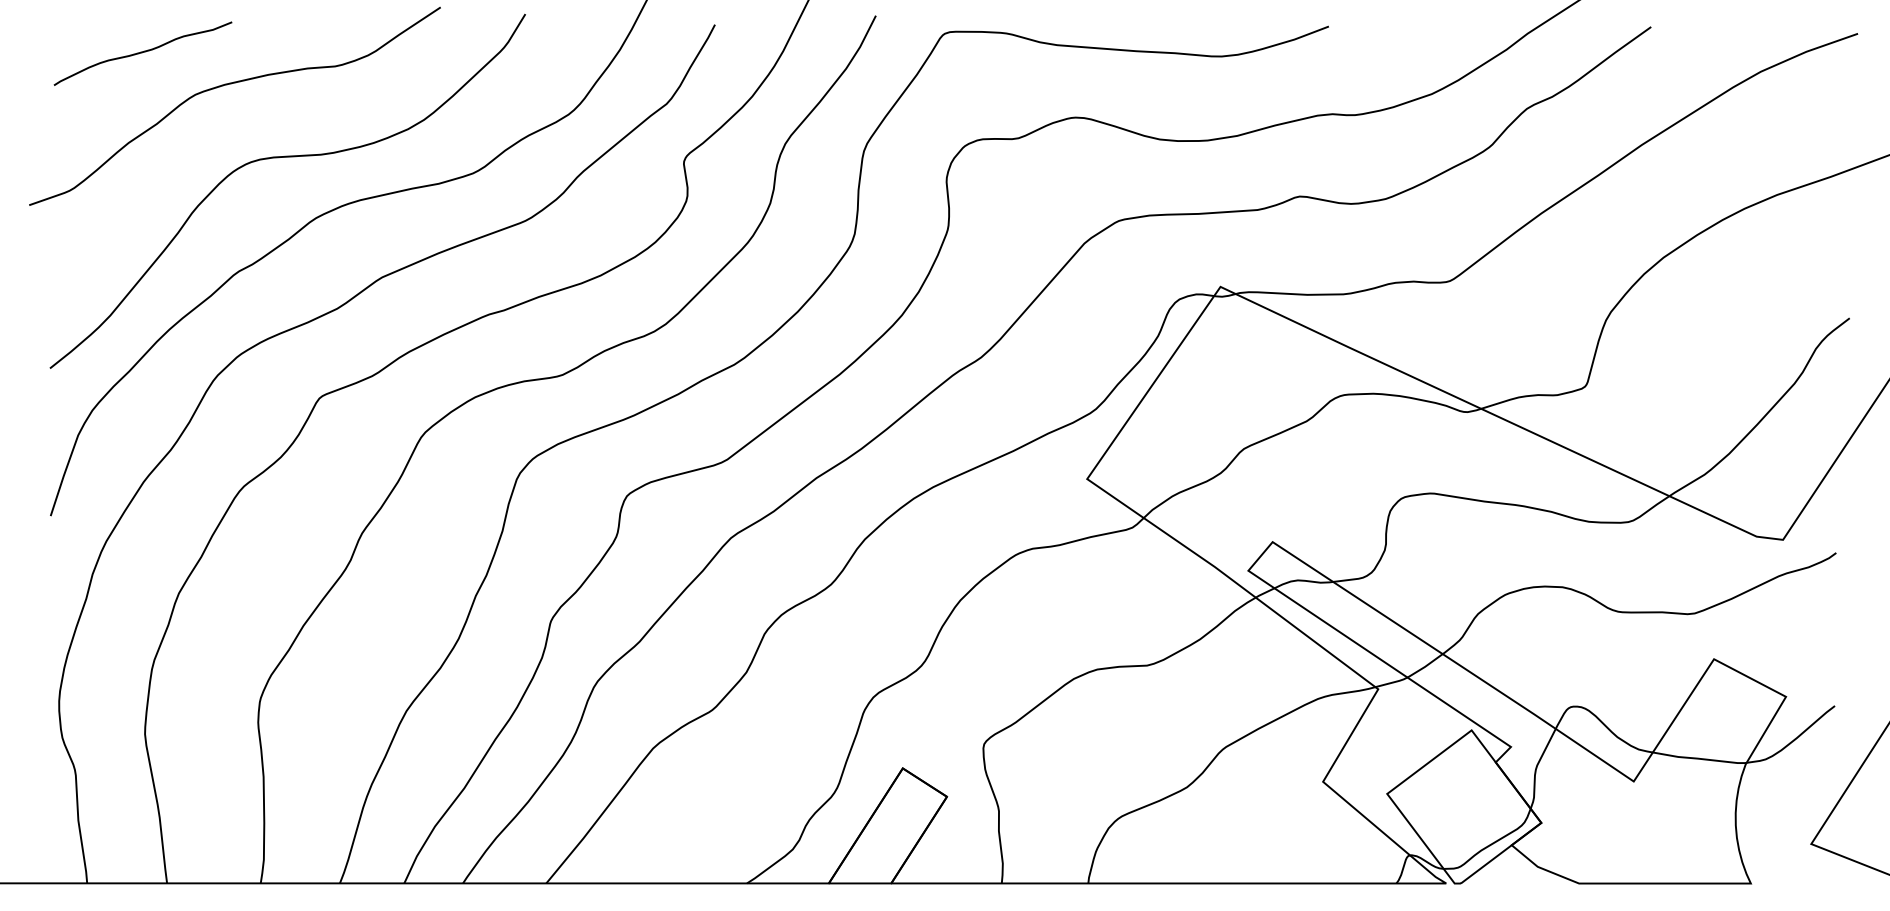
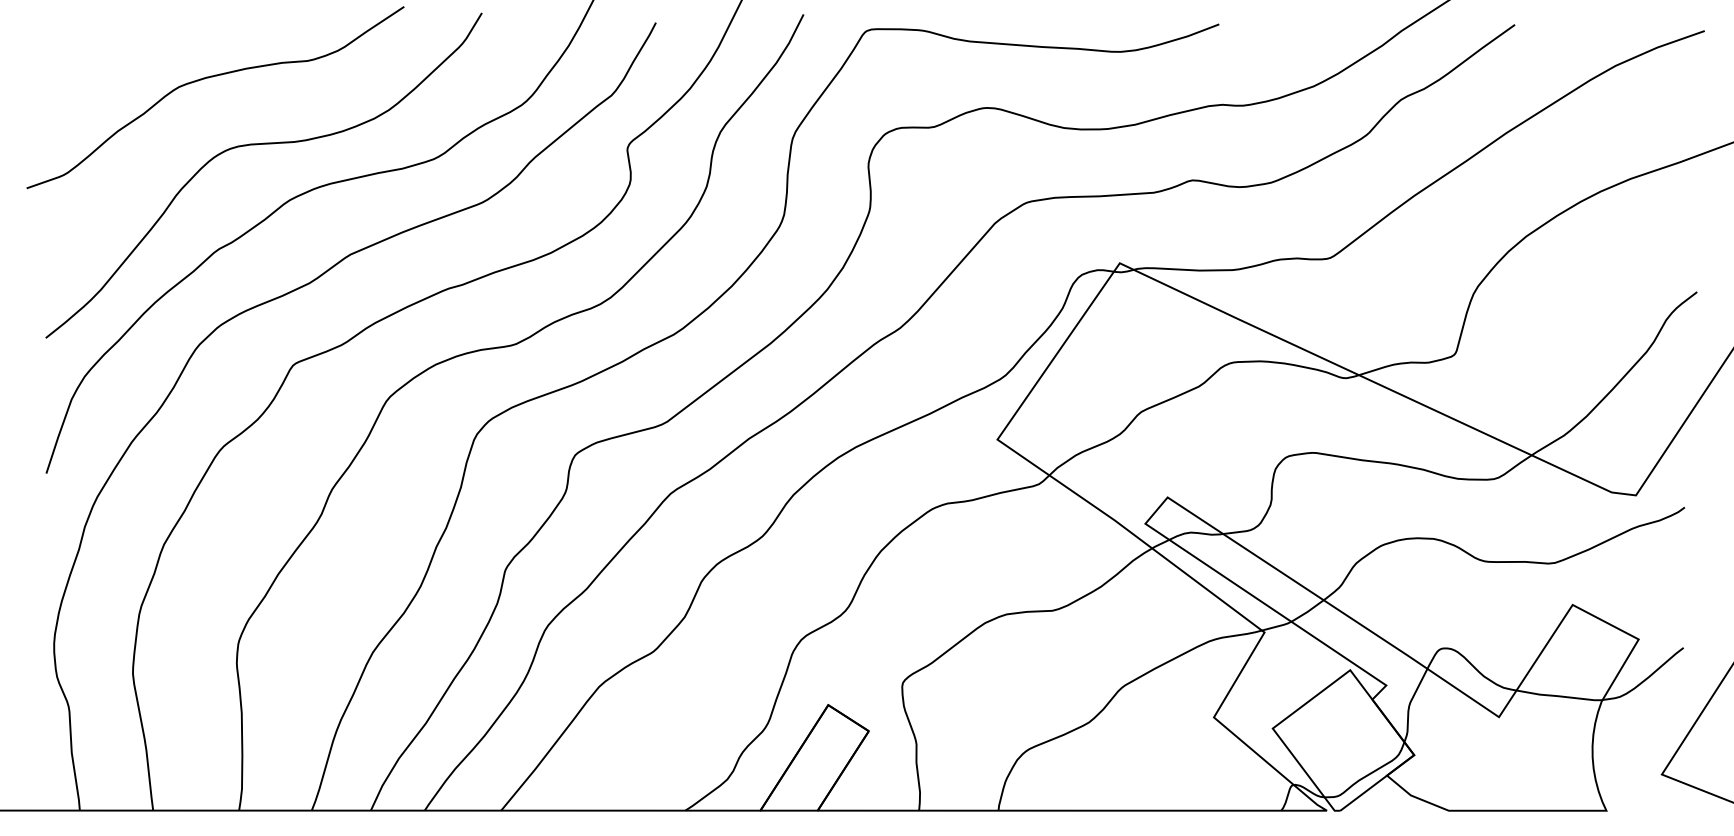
curve: (142, 53) -> (130, 49), removed

